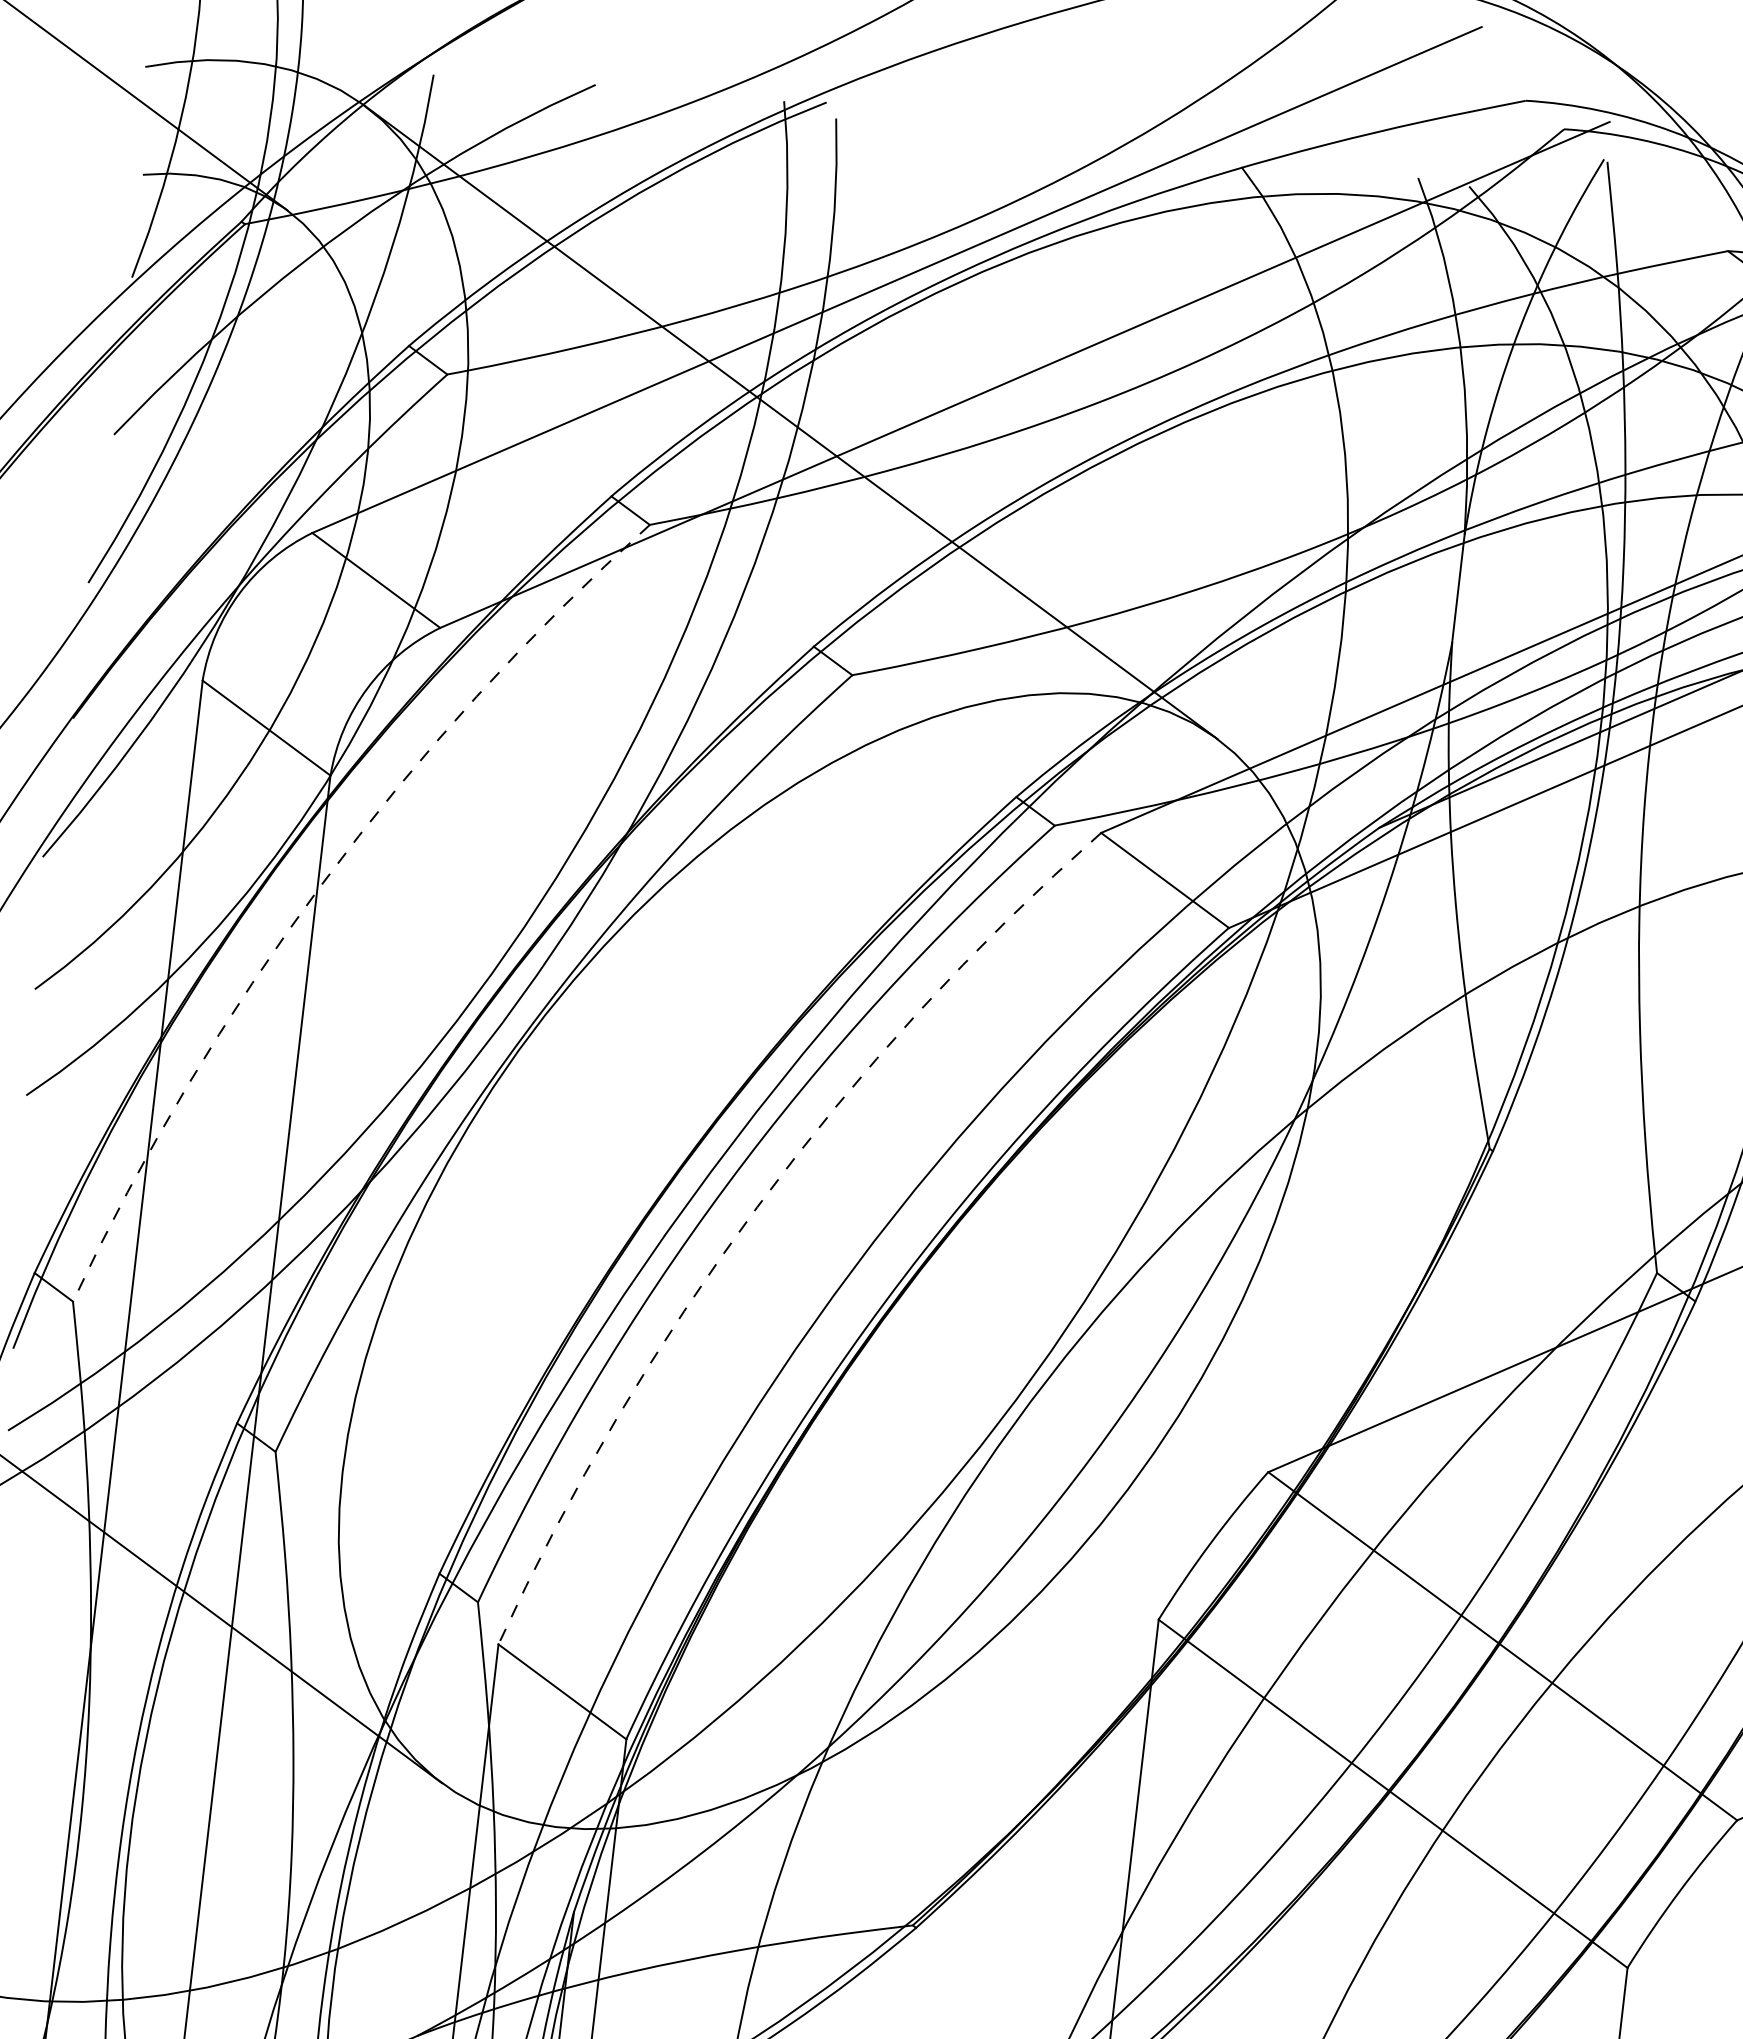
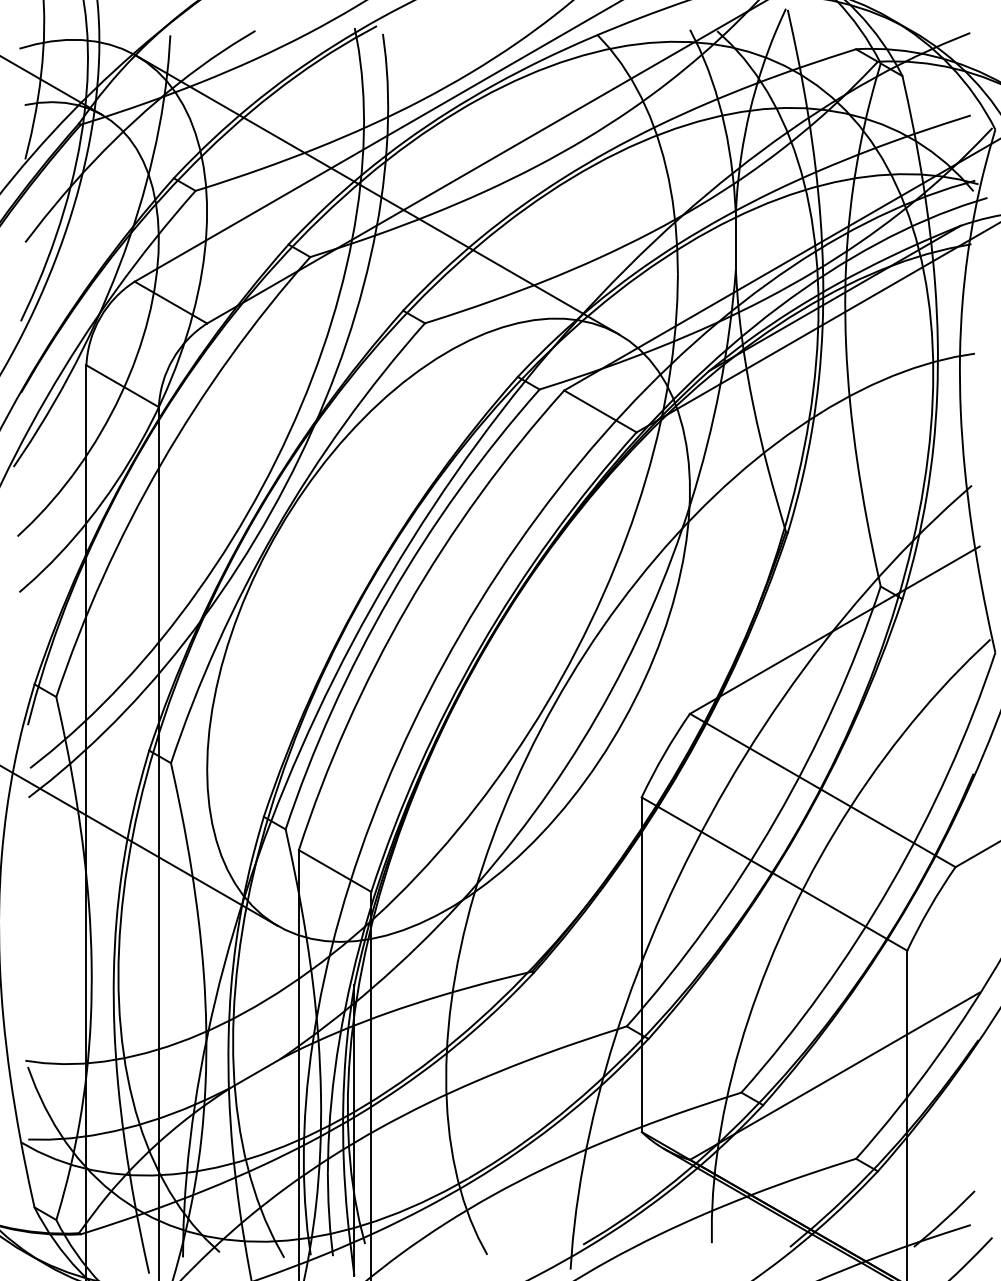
arc: (322, 884) -> (161, 464), dashed -> solid
arc: (757, 1207) -> (407, 606), dashed -> solid

